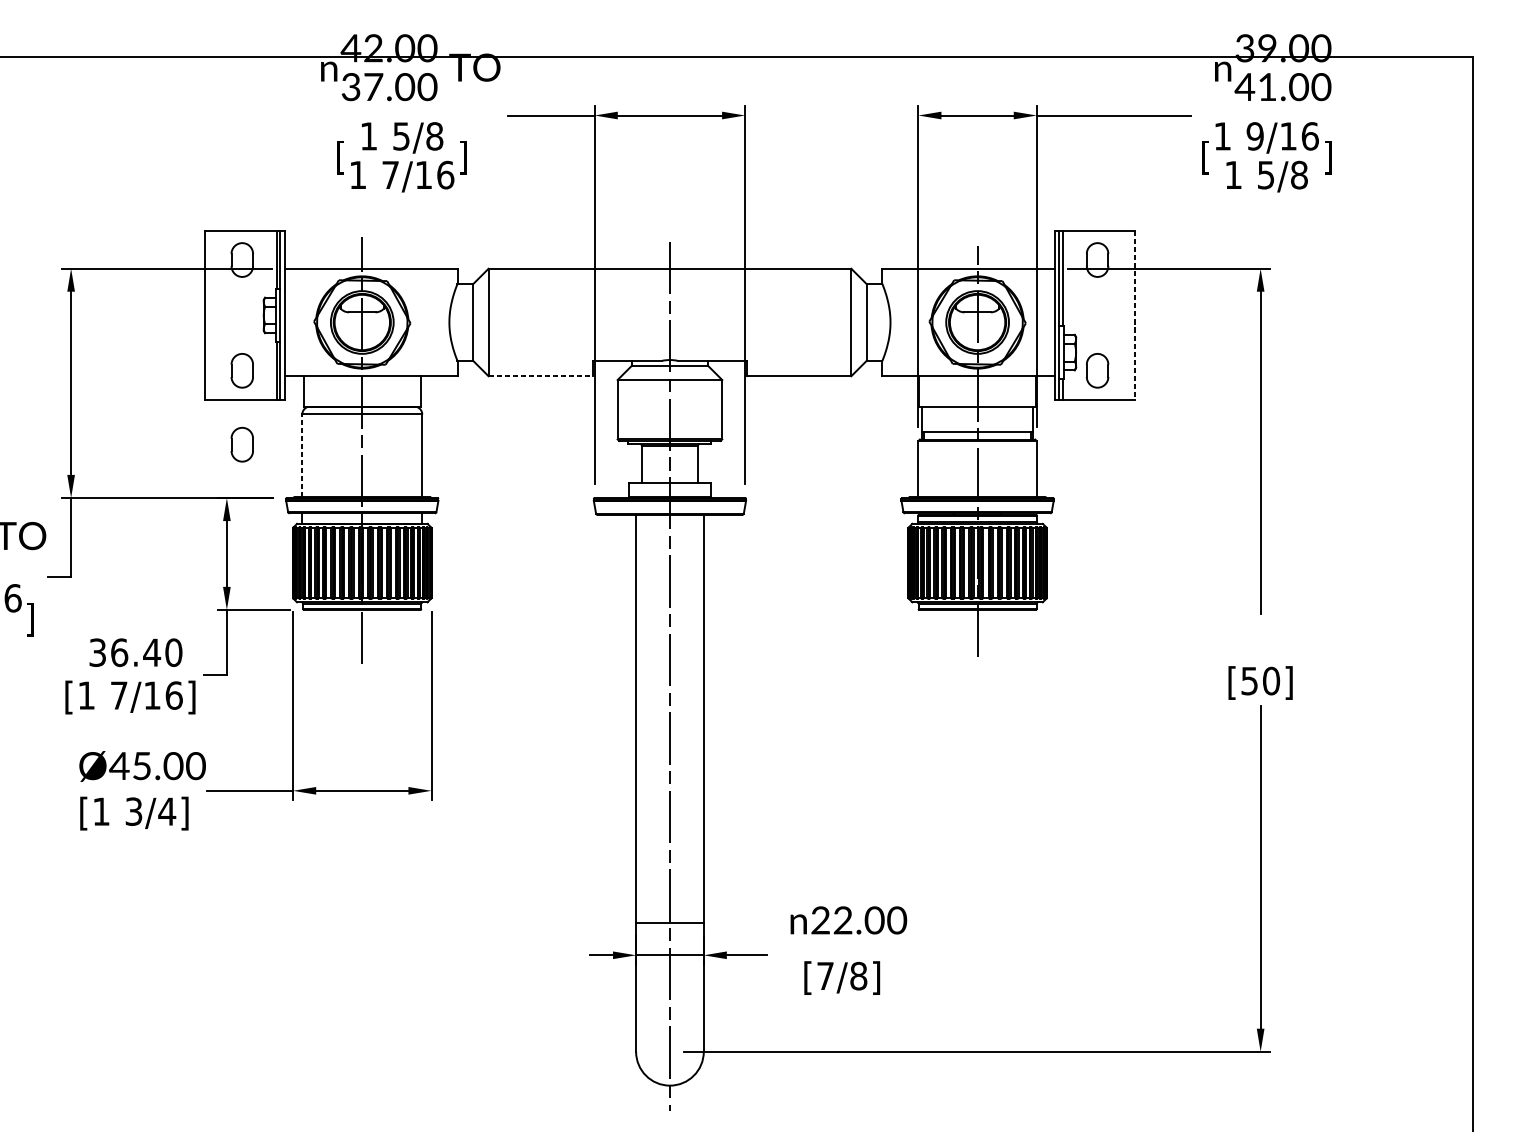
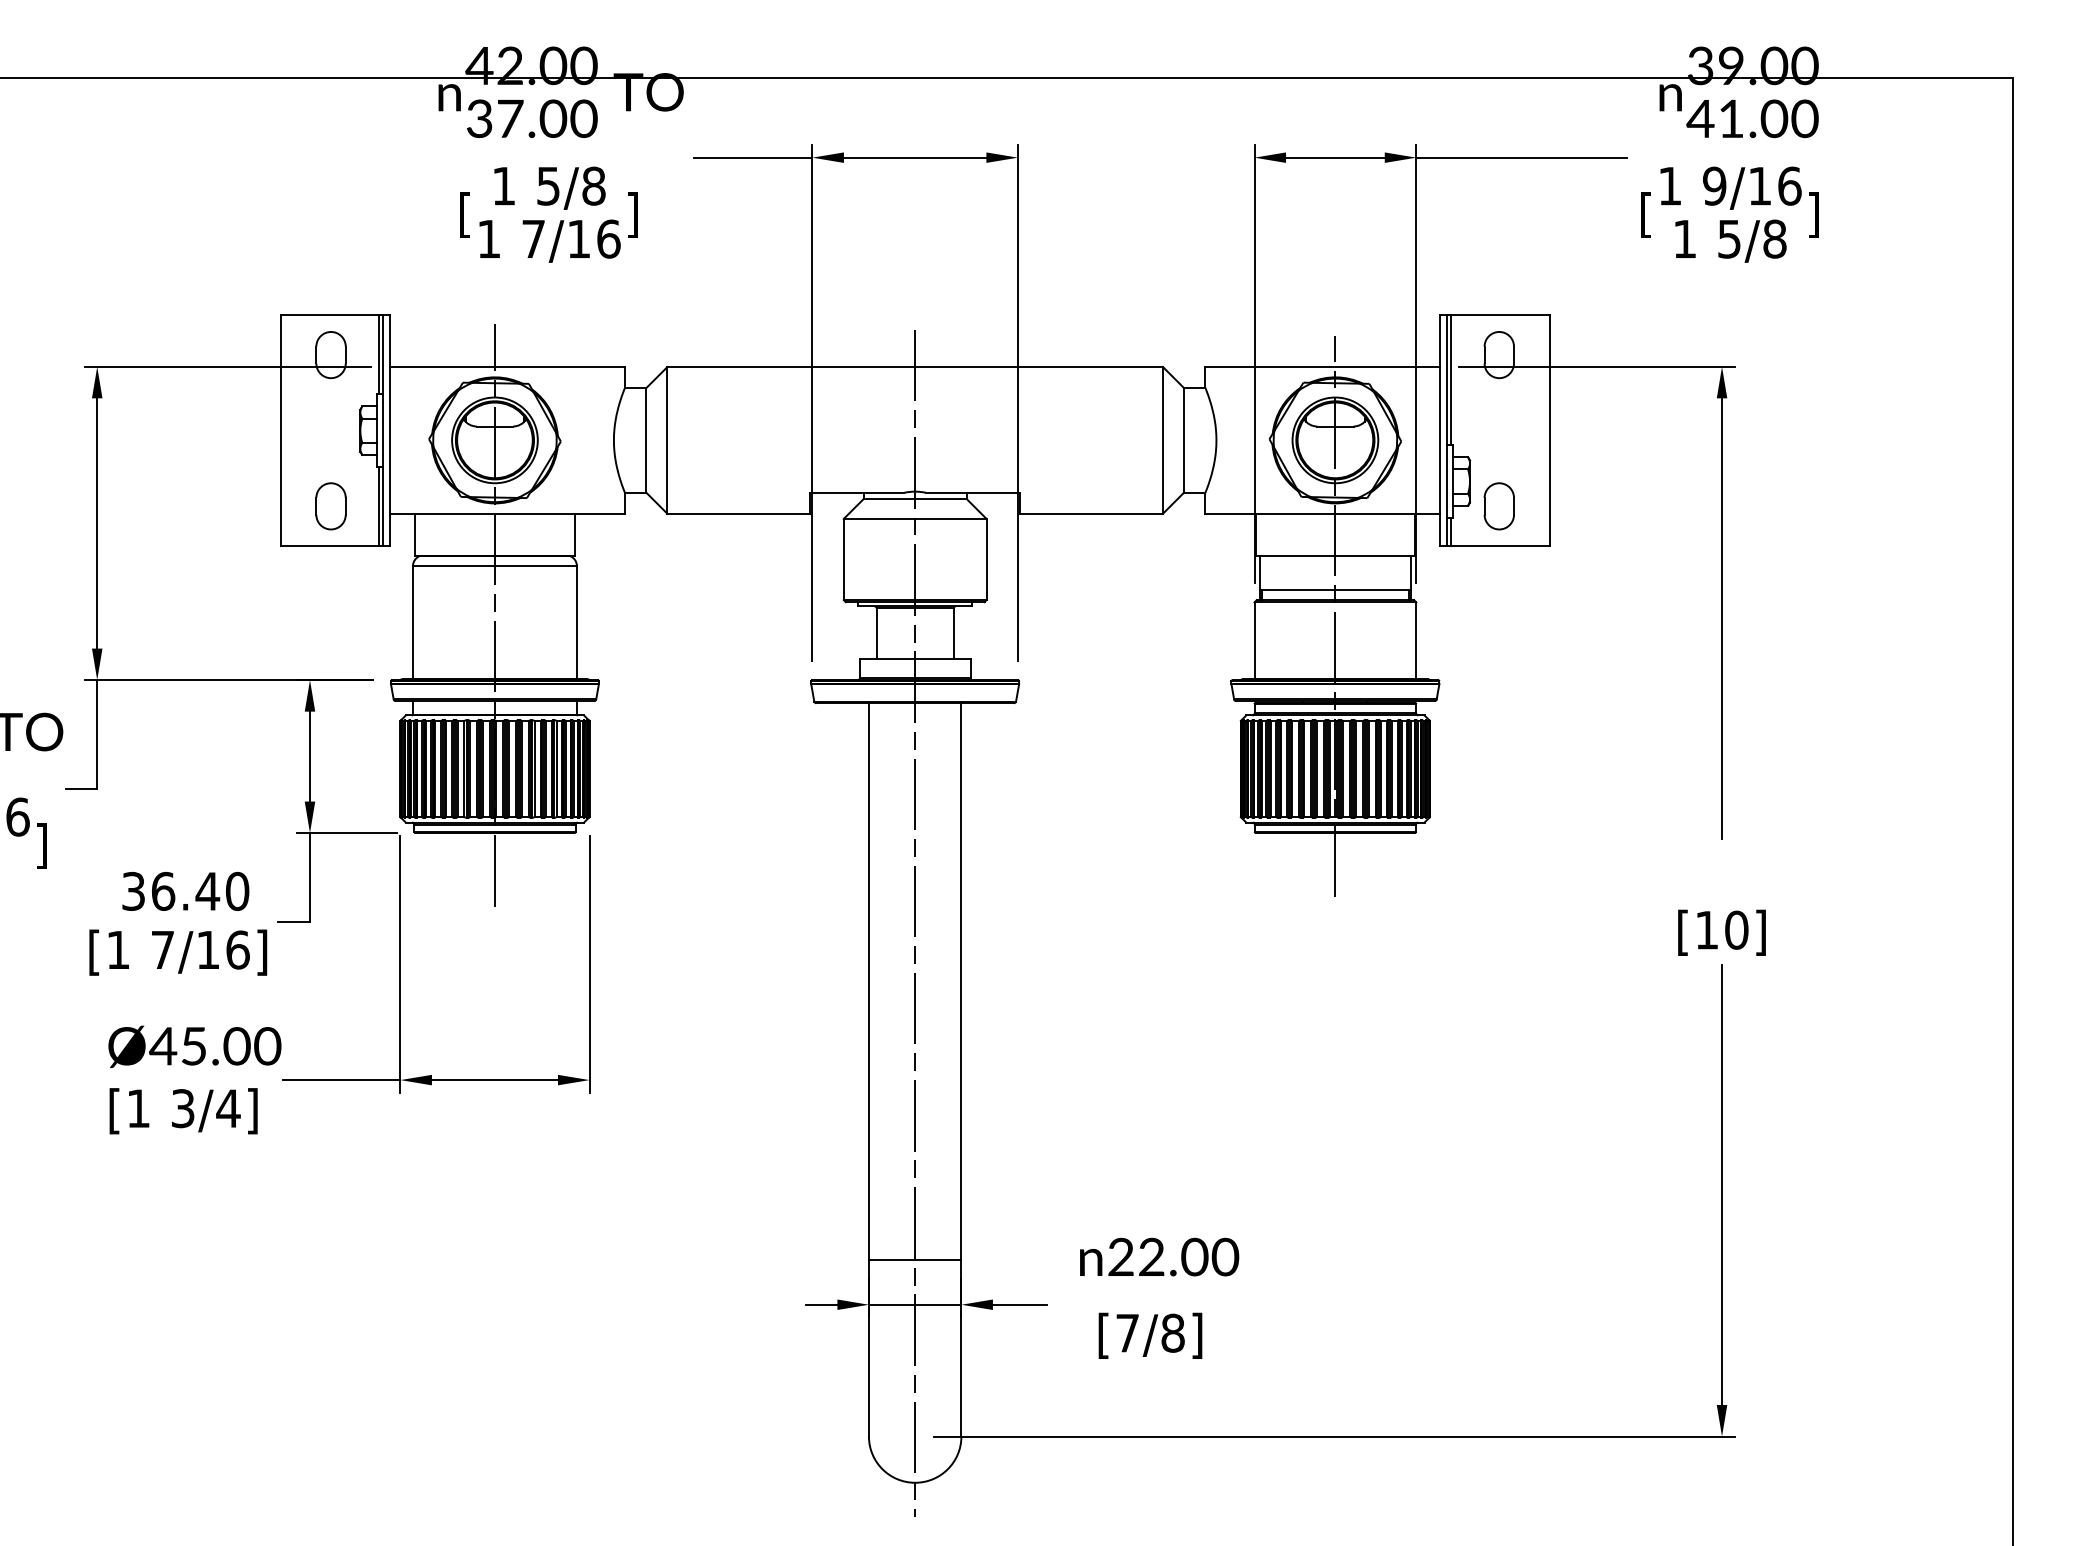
line: (1134, 315) -> (1549, 430), dashed -> solid
line: (541, 376) -> (739, 513), dashed -> solid
part: (241, 444) -> (330, 607), removed
line: (302, 455) -> (413, 622), dashed -> solid
text: (1249, 681) -> (1706, 930), [50] -> [10]

